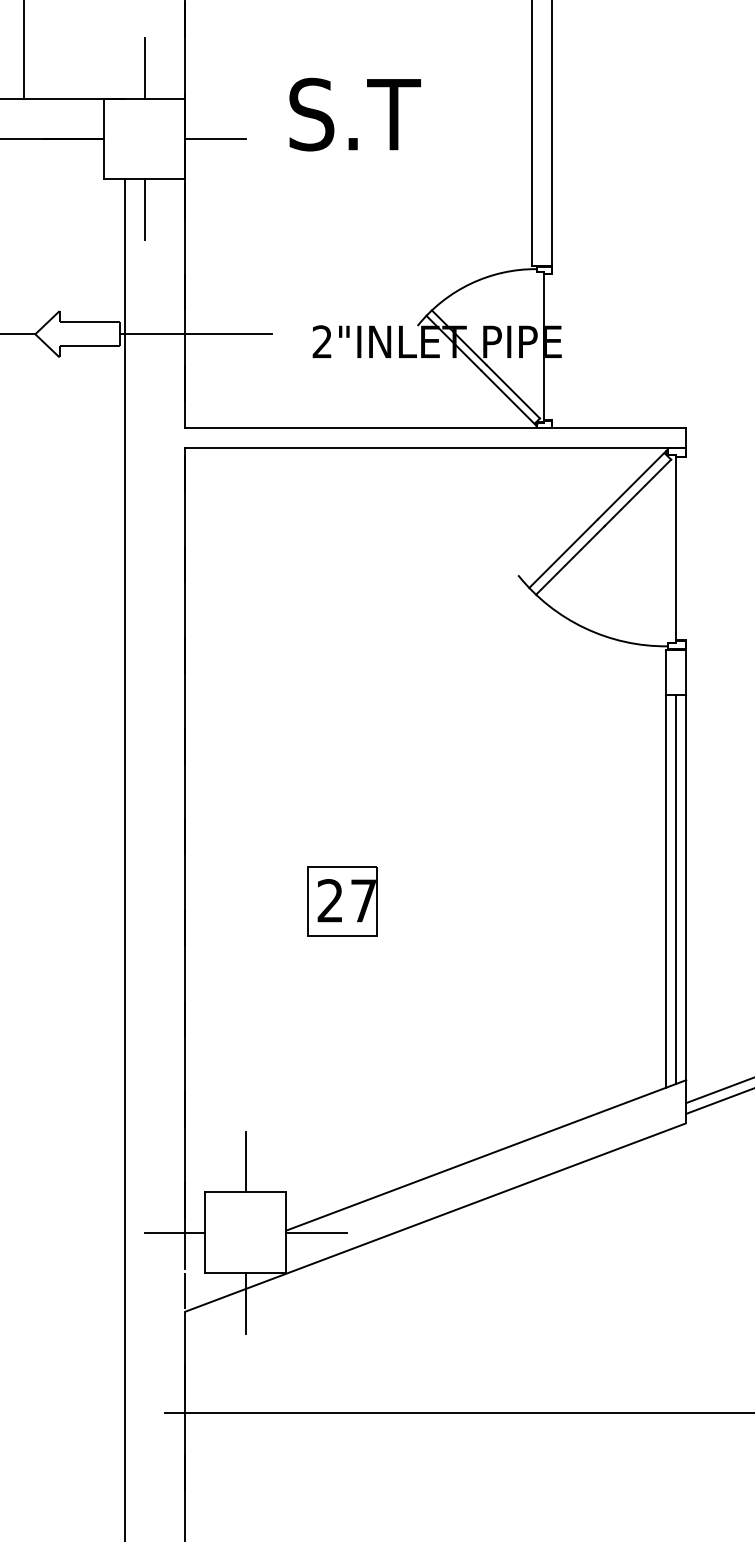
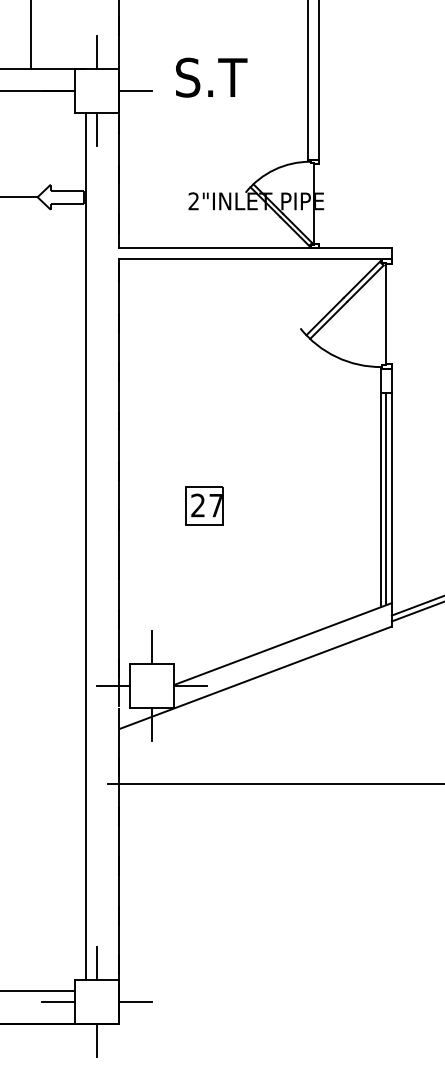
line: (194, 334) -> (124, 197), removed

